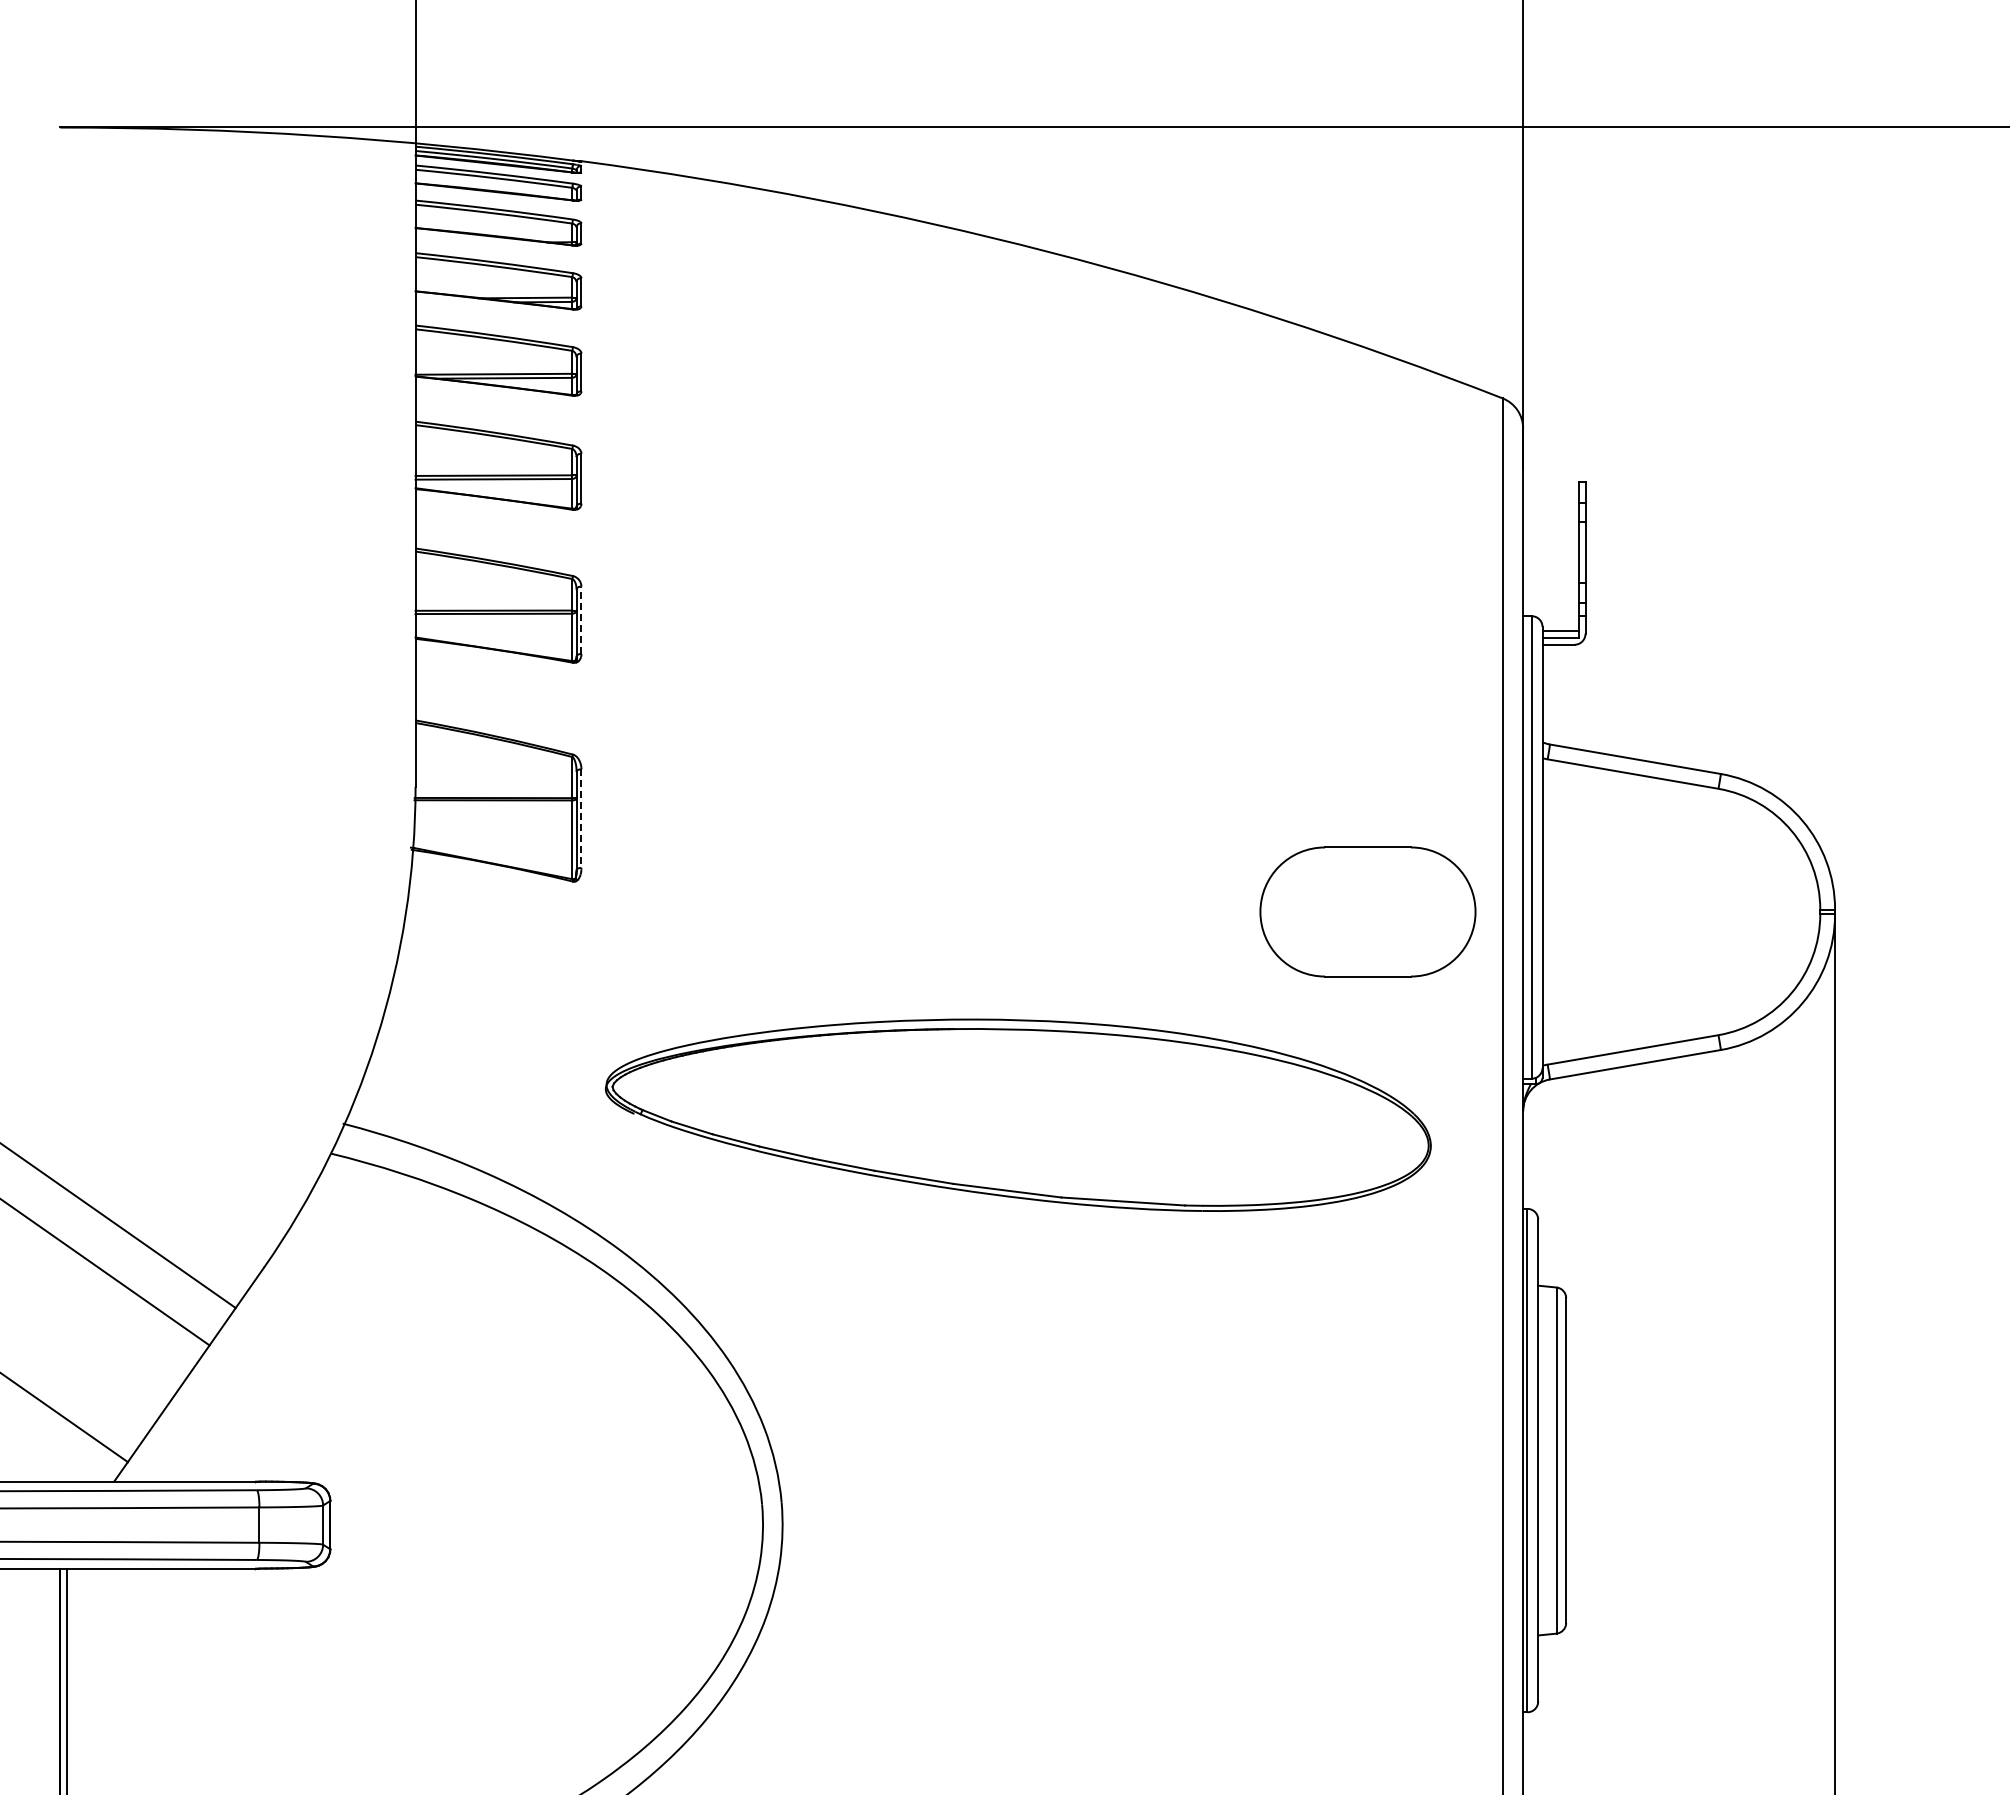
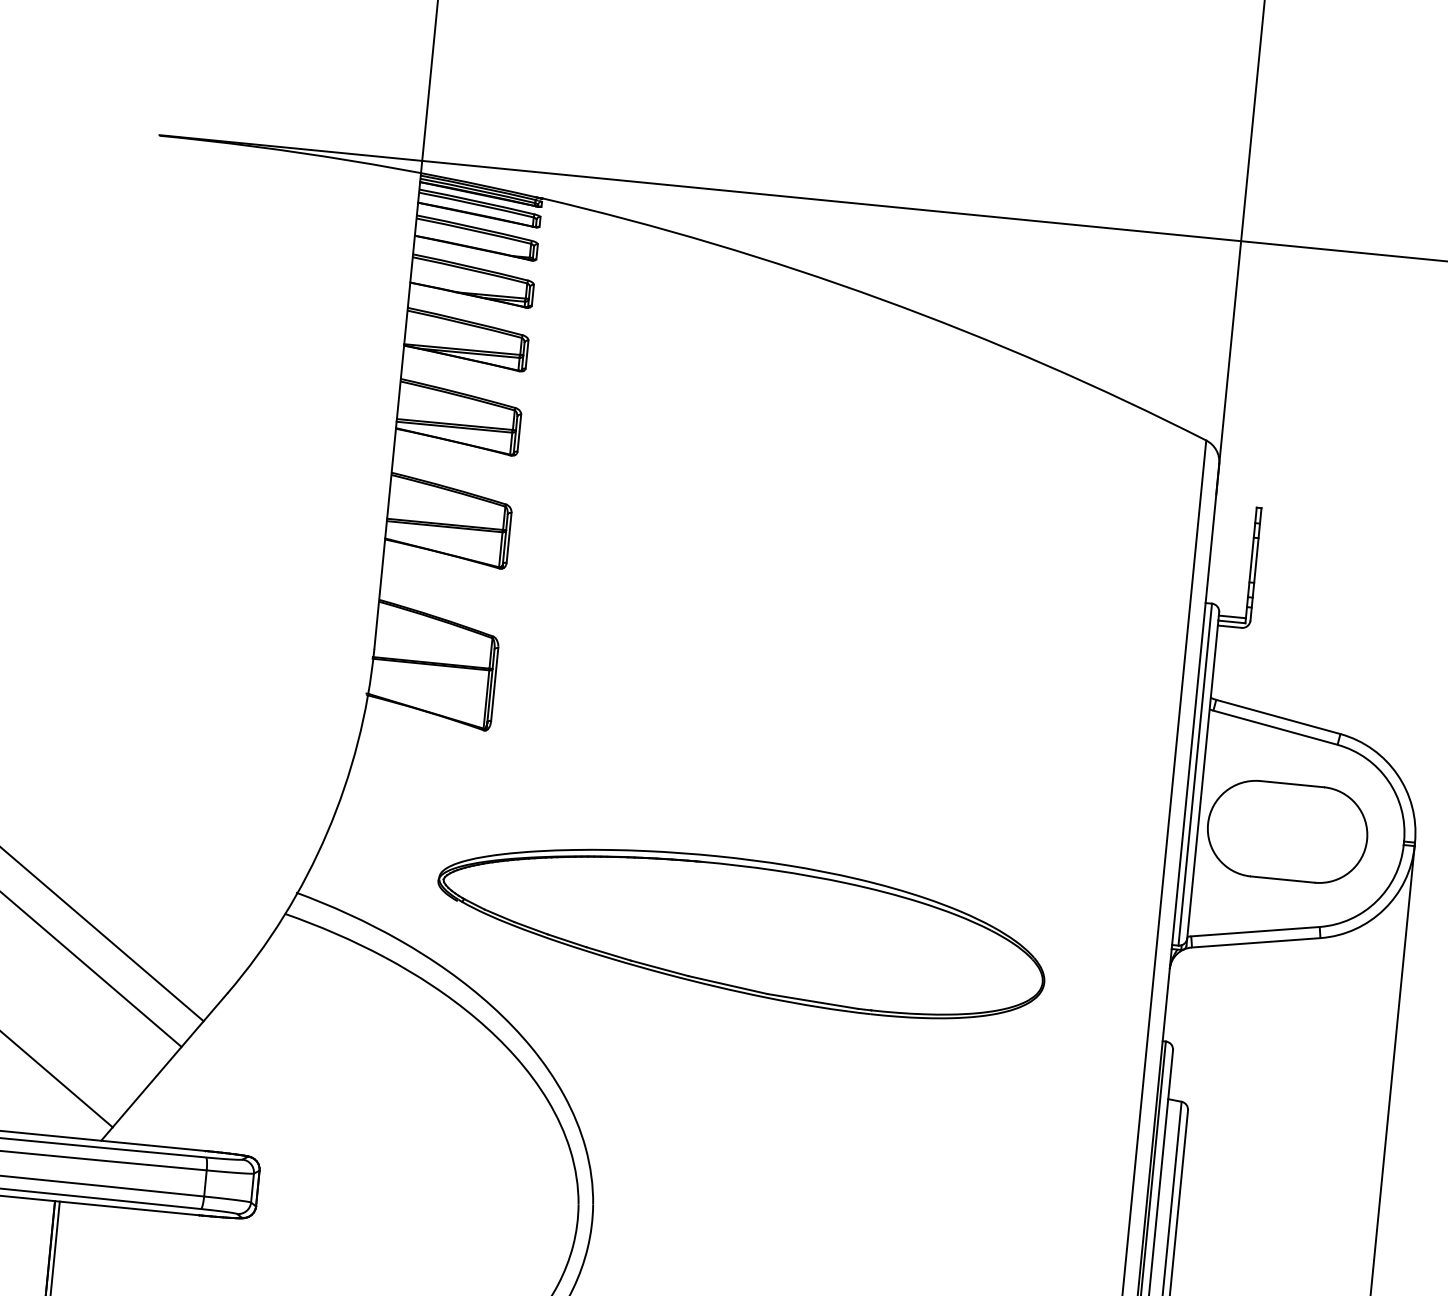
line: (581, 620) -> (509, 537), dashed -> solid
line: (581, 819) -> (494, 685), dashed -> solid
part: (1367, 911) -> (1287, 831), moved
part: (1017, 1114) -> (740, 929), moved

